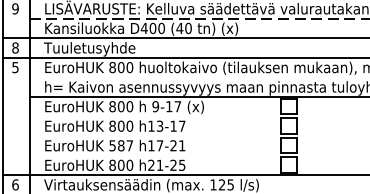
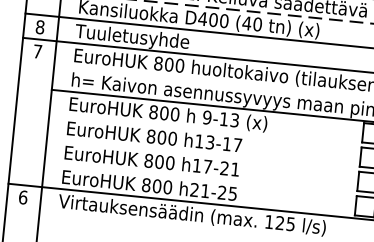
text: (15, 67) -> (37, 51), 5 -> 7
text: (177, 106) -> (234, 120), 9-17 -> 9-13
text: (121, 145) -> (159, 161), 587 -> 800

